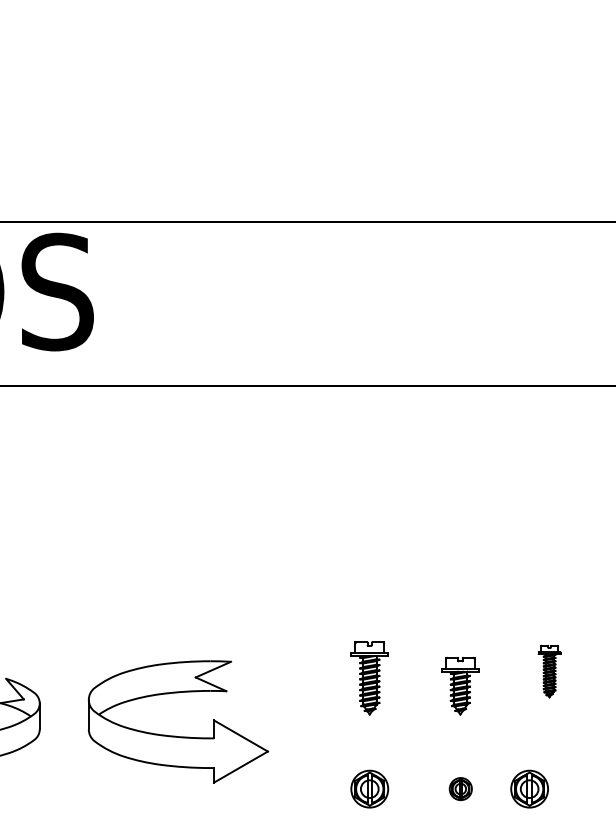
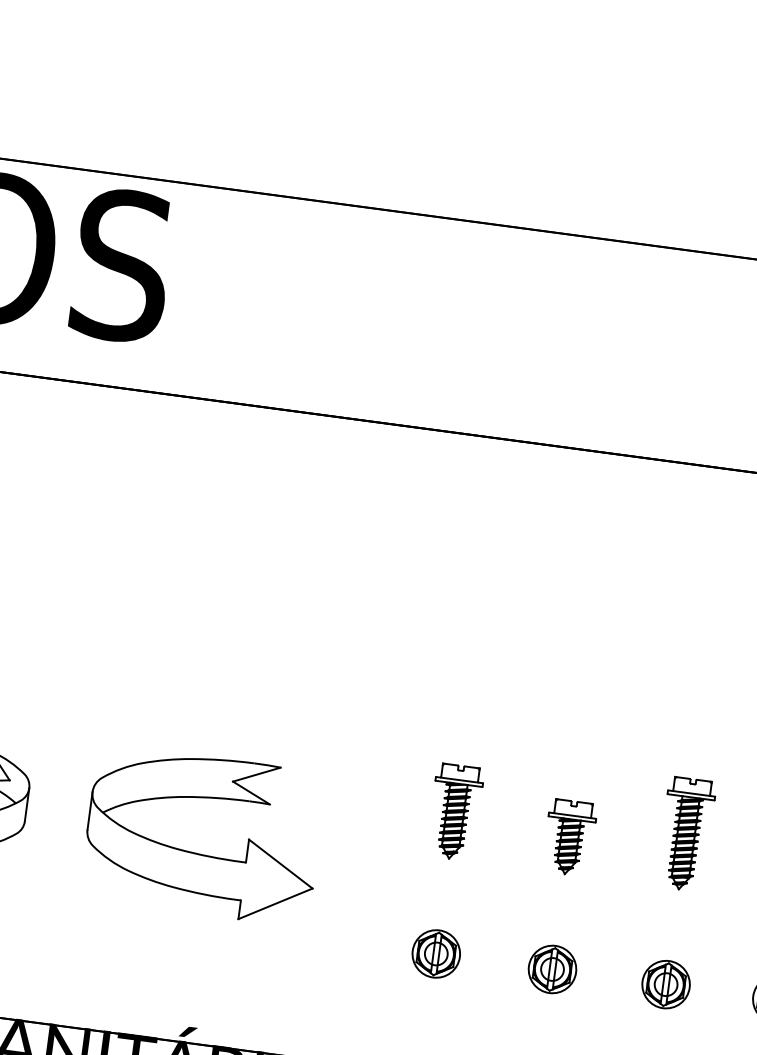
part: (549, 671) -> (685, 834), size x1.67
part: (460, 788) -> (552, 968), size x1.67
part: (529, 788) -> (666, 983), moved

